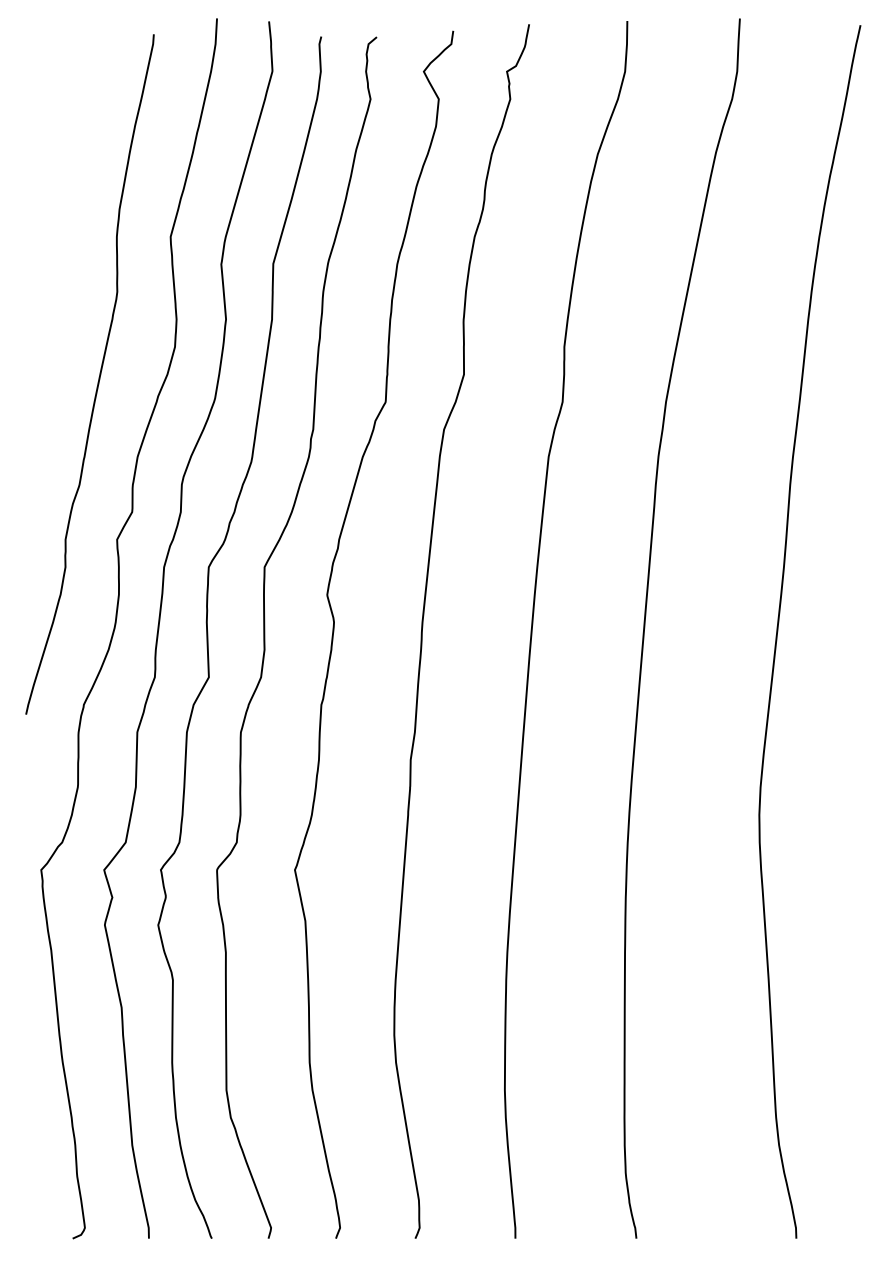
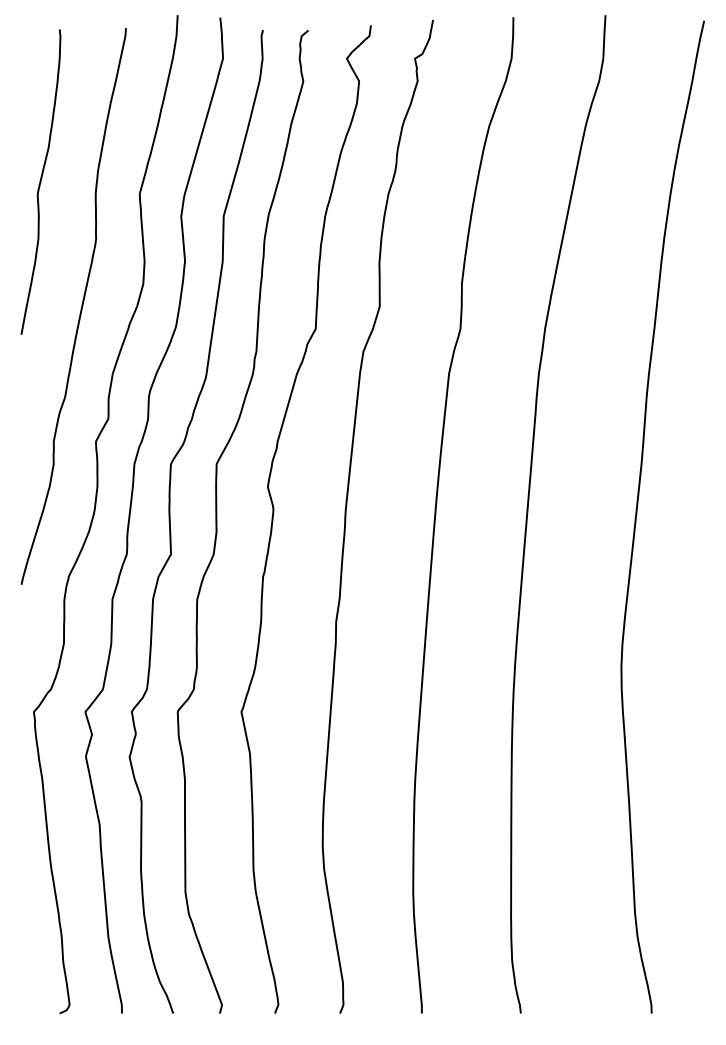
curve: (49, 222) -> (40, 182), added

